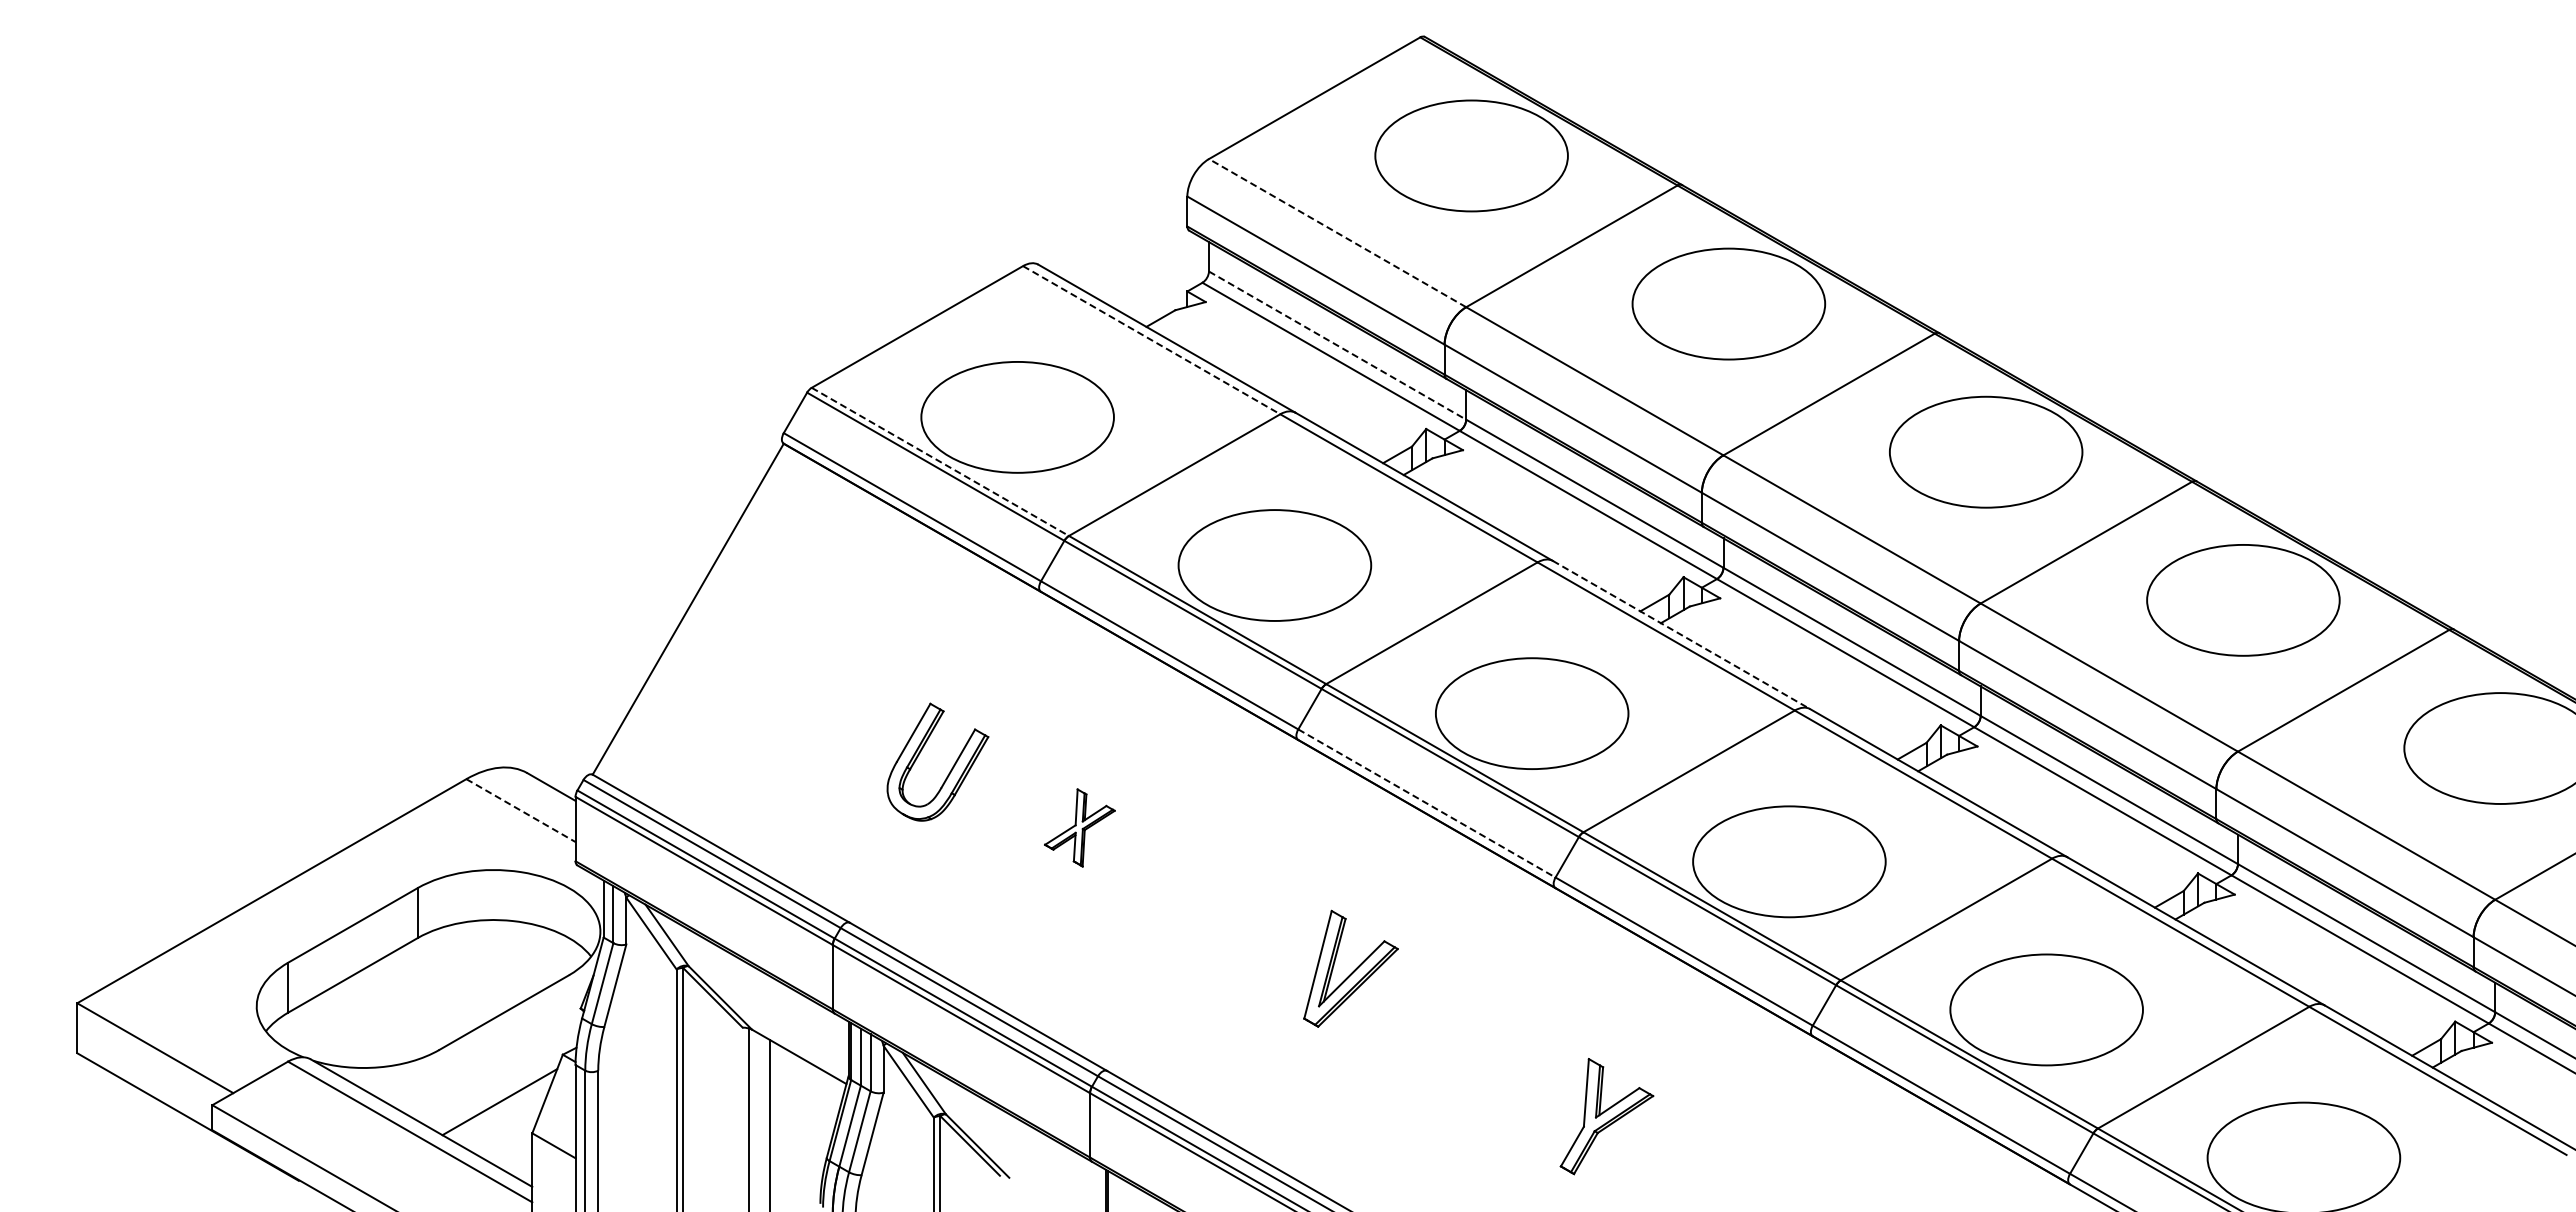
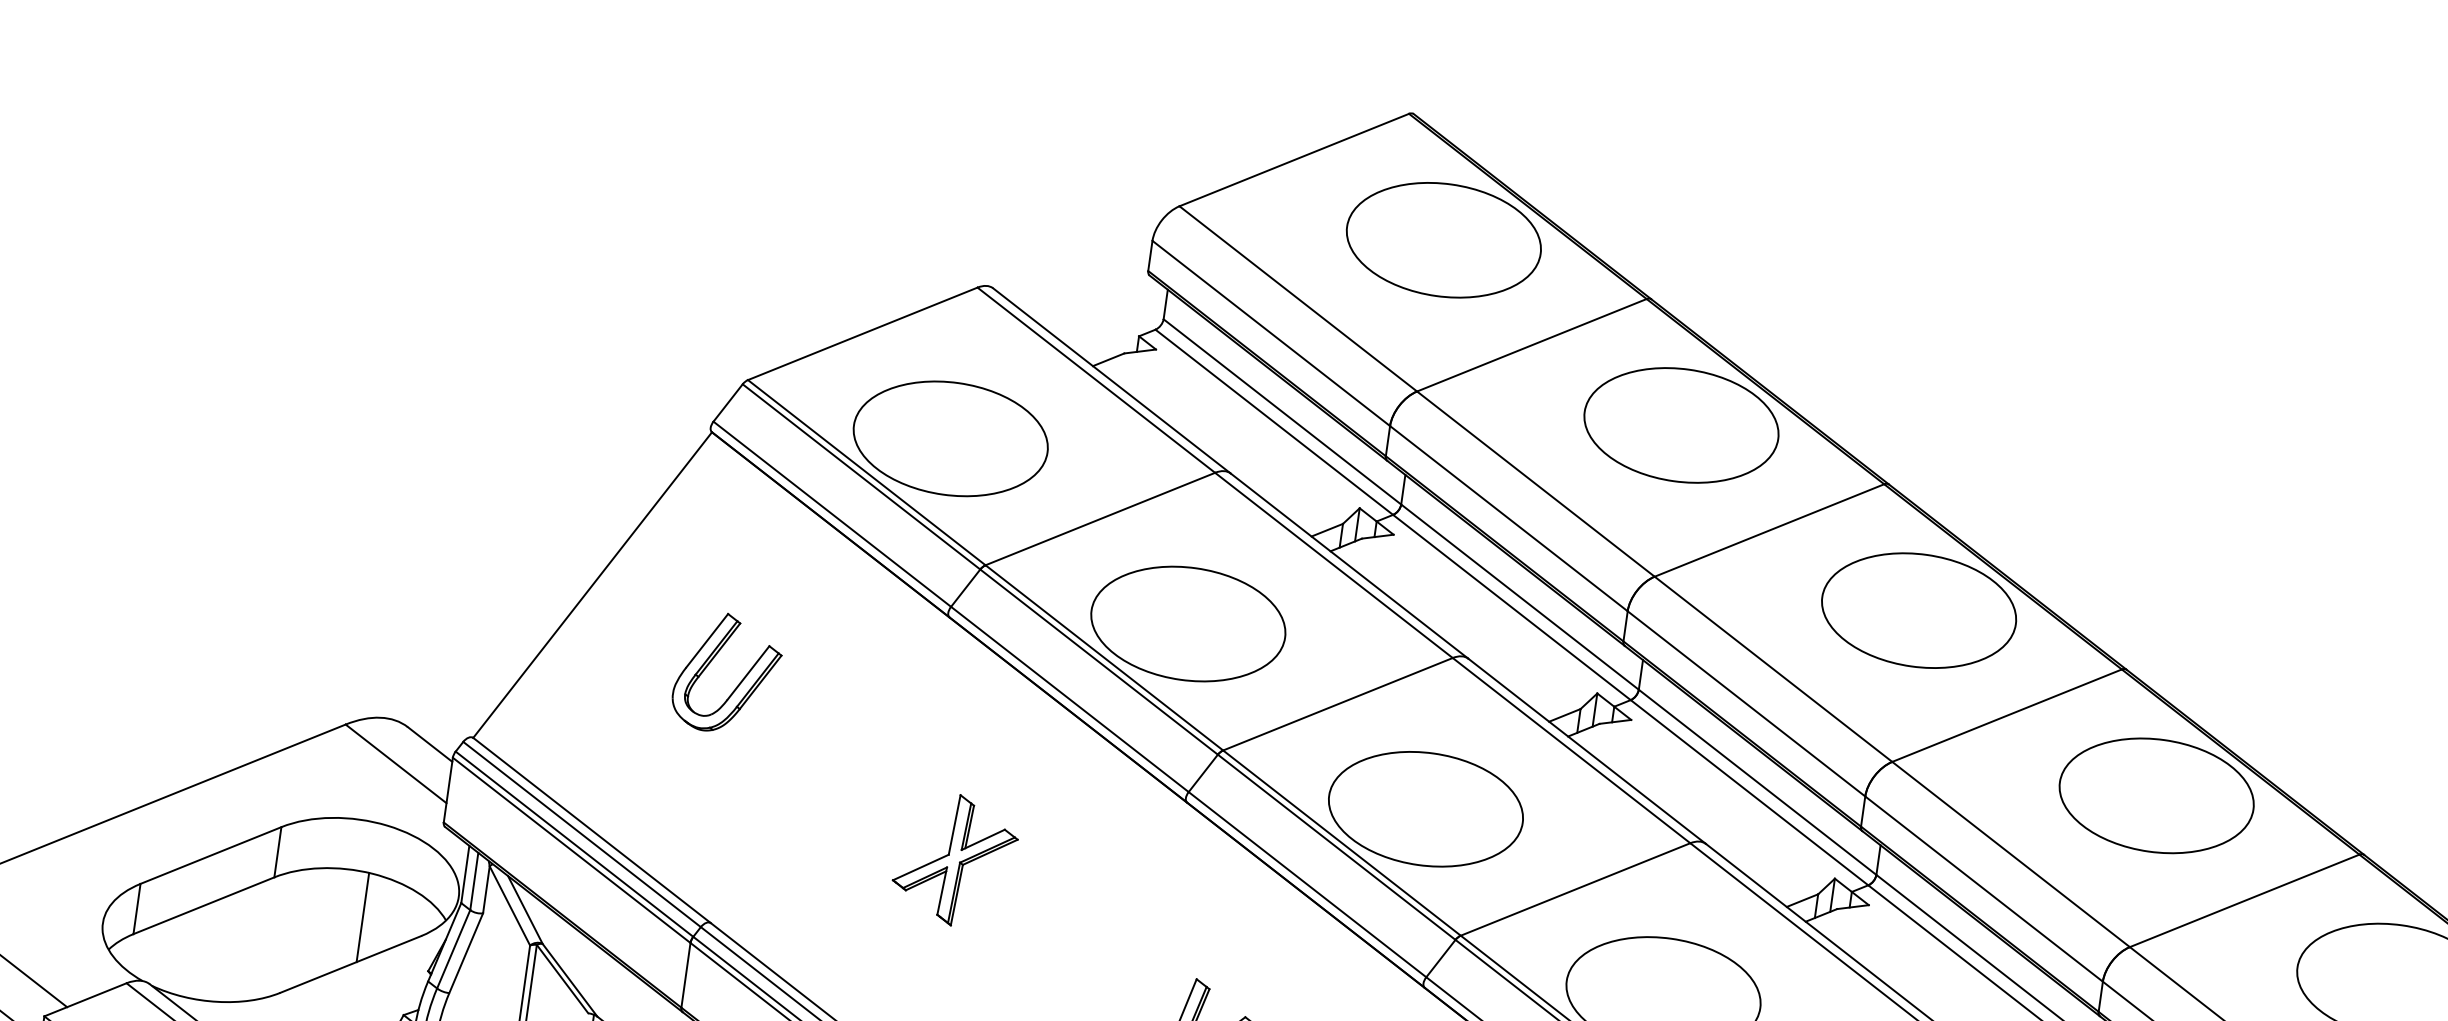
line: (1337, 232) -> (1298, 298), dashed -> solid
line: (1152, 340) -> (1097, 380), dashed -> solid
line: (1338, 345) -> (1283, 411), dashed -> solid
line: (940, 462) -> (866, 473), dashed -> solid
line: (1681, 635) -> (1587, 751), dashed -> solid
part: (949, 771) -> (737, 684), moved
line: (1427, 803) -> (1308, 884), dashed -> solid
line: (520, 810) -> (395, 763), dashed -> solid
part: (1079, 827) -> (954, 859), size x1.67
line: (509, 964) -> (362, 916), added

